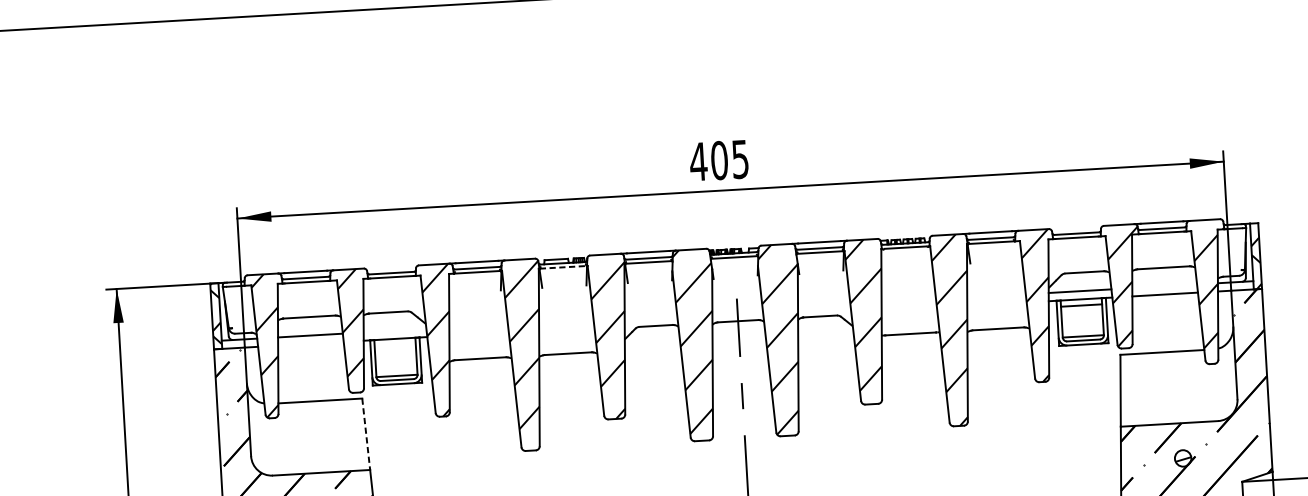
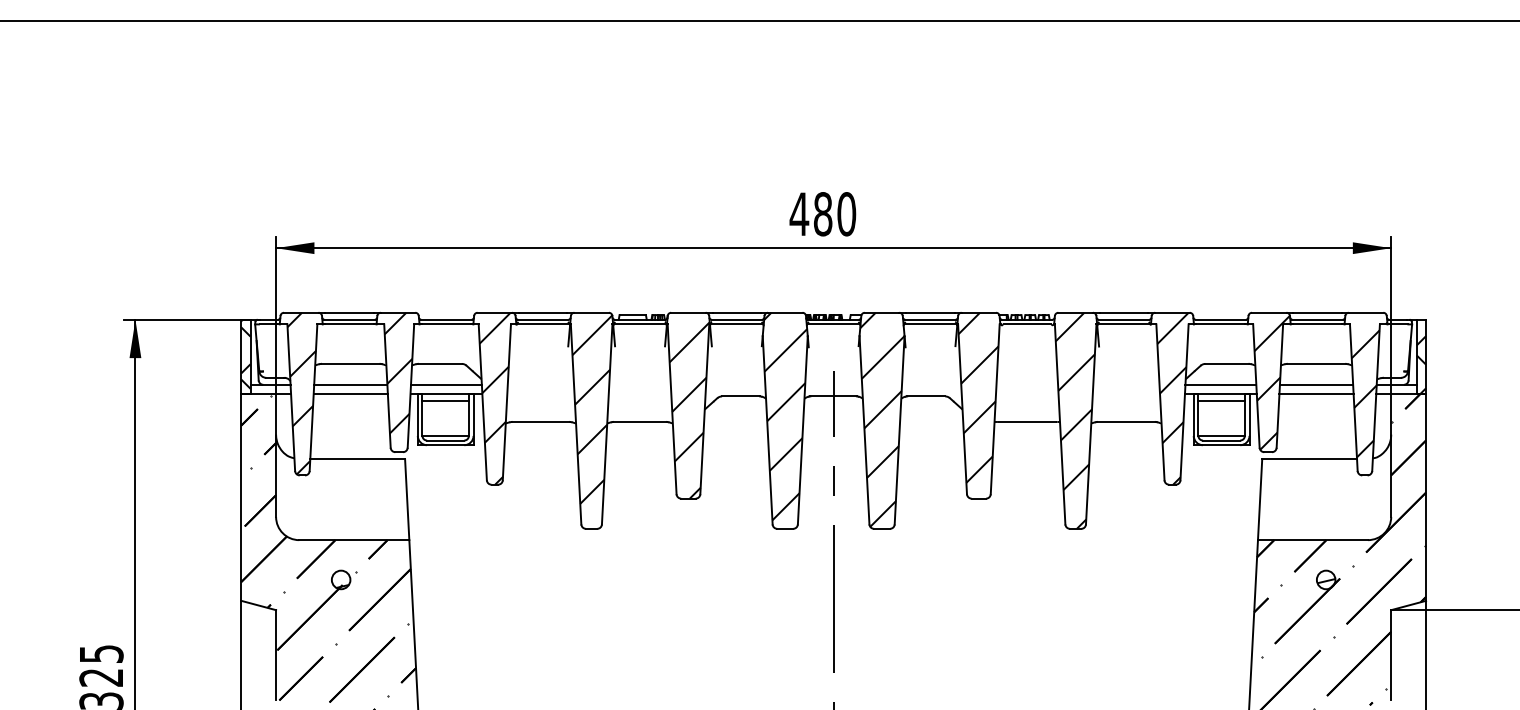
text: (729, 160) -> (834, 214), 405 -> 480
line: (563, 267) -> (640, 324), dashed -> solid
line: (1164, 286) -> (1316, 384), added
line: (395, 330) -> (446, 384), added
line: (310, 344) -> (350, 394), added
line: (395, 345) -> (445, 401), added
line: (366, 434) -> (407, 499), dashed -> solid

